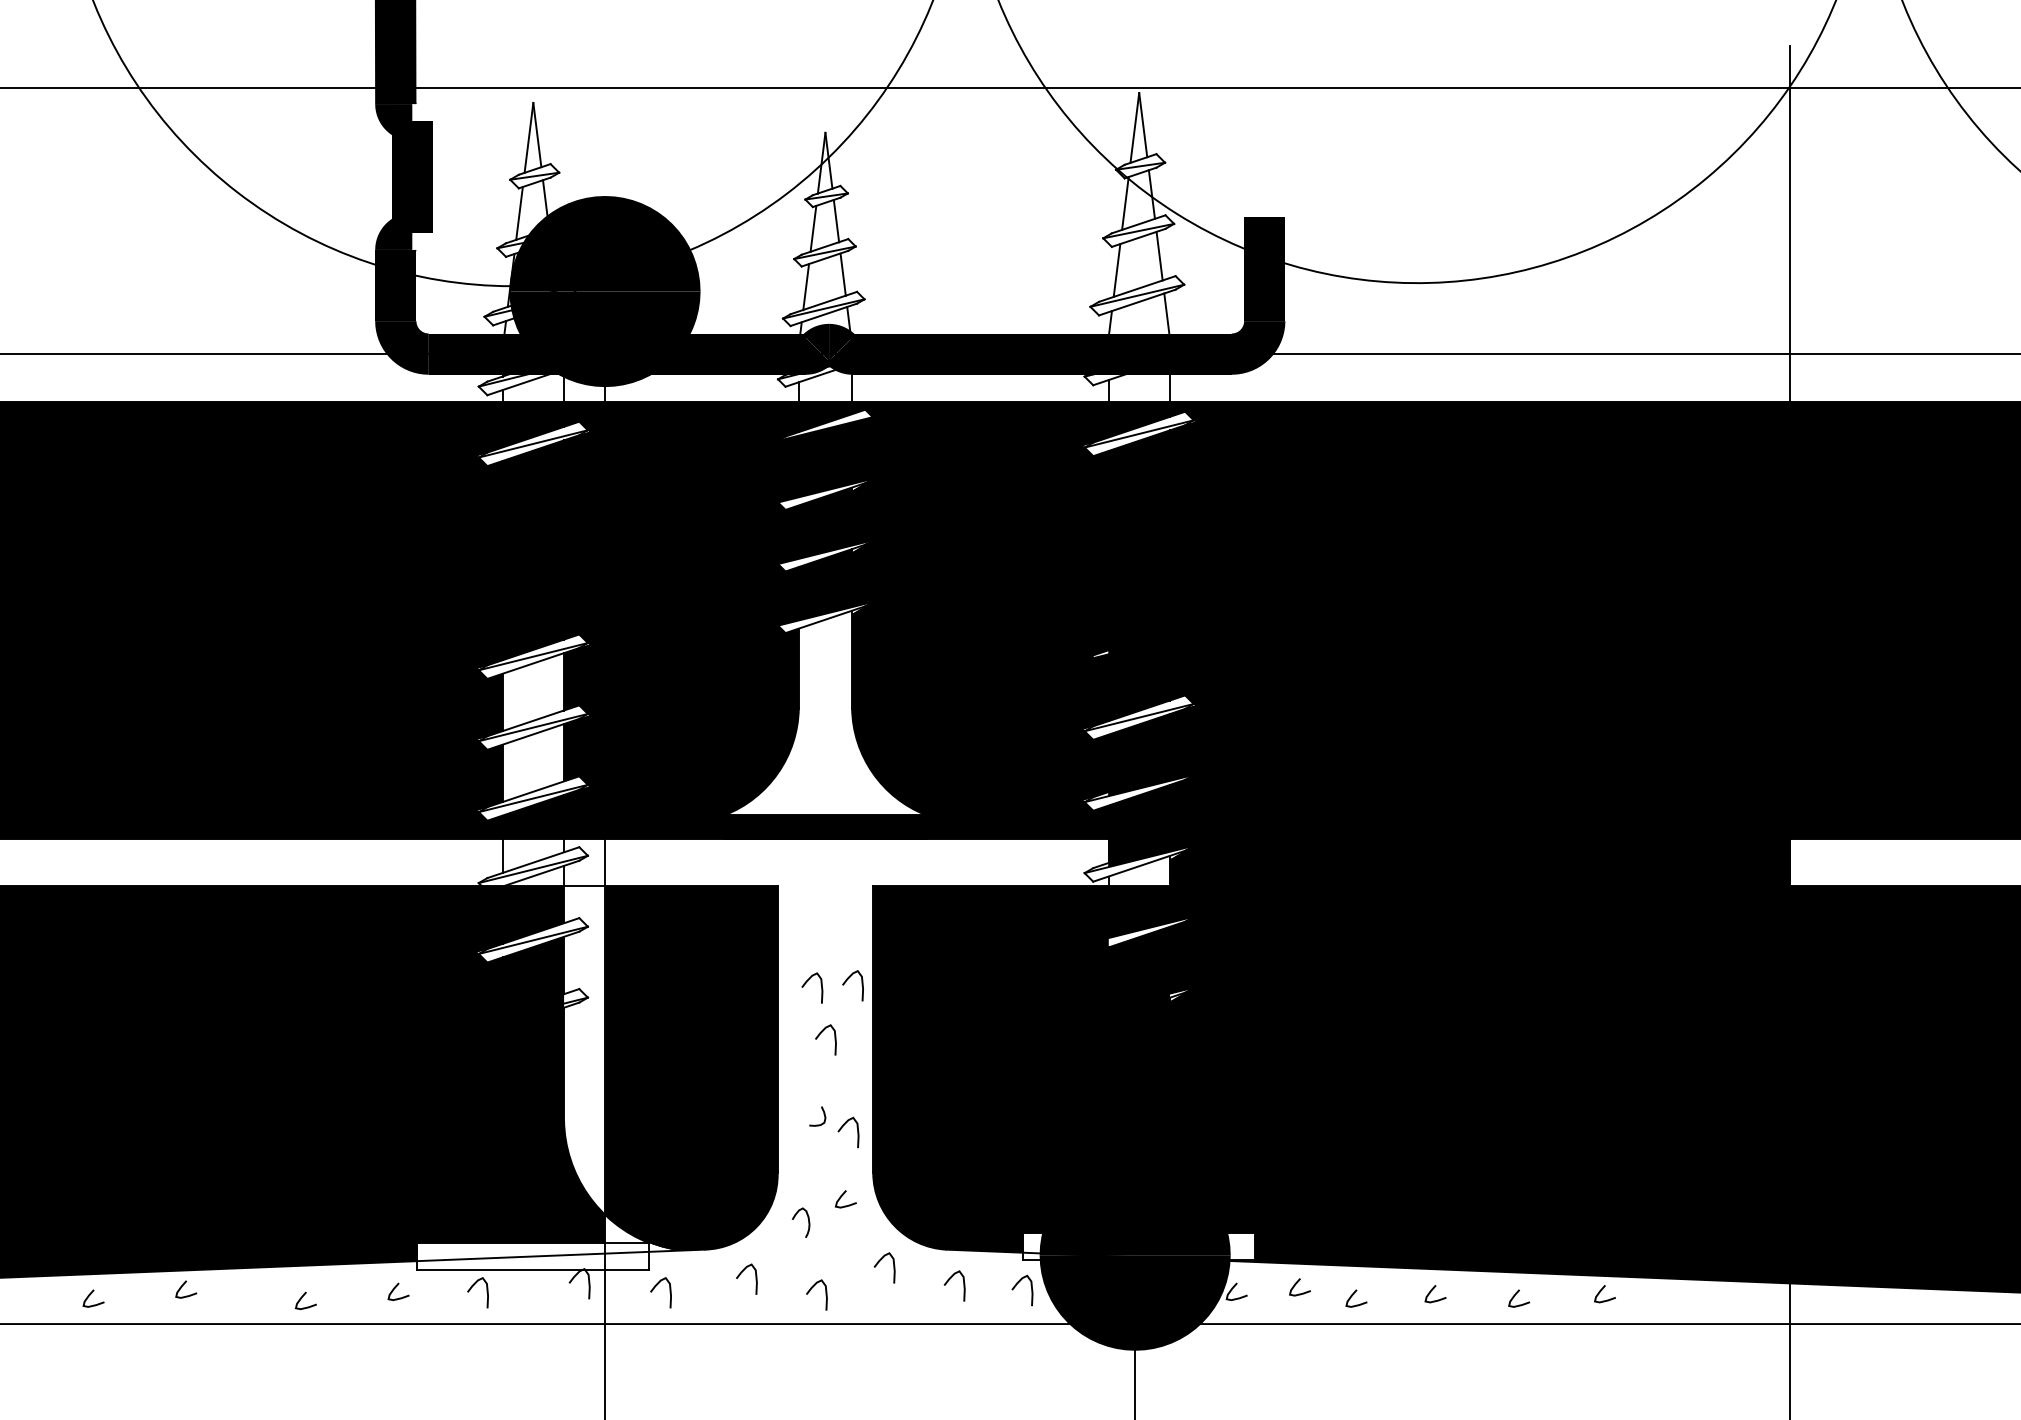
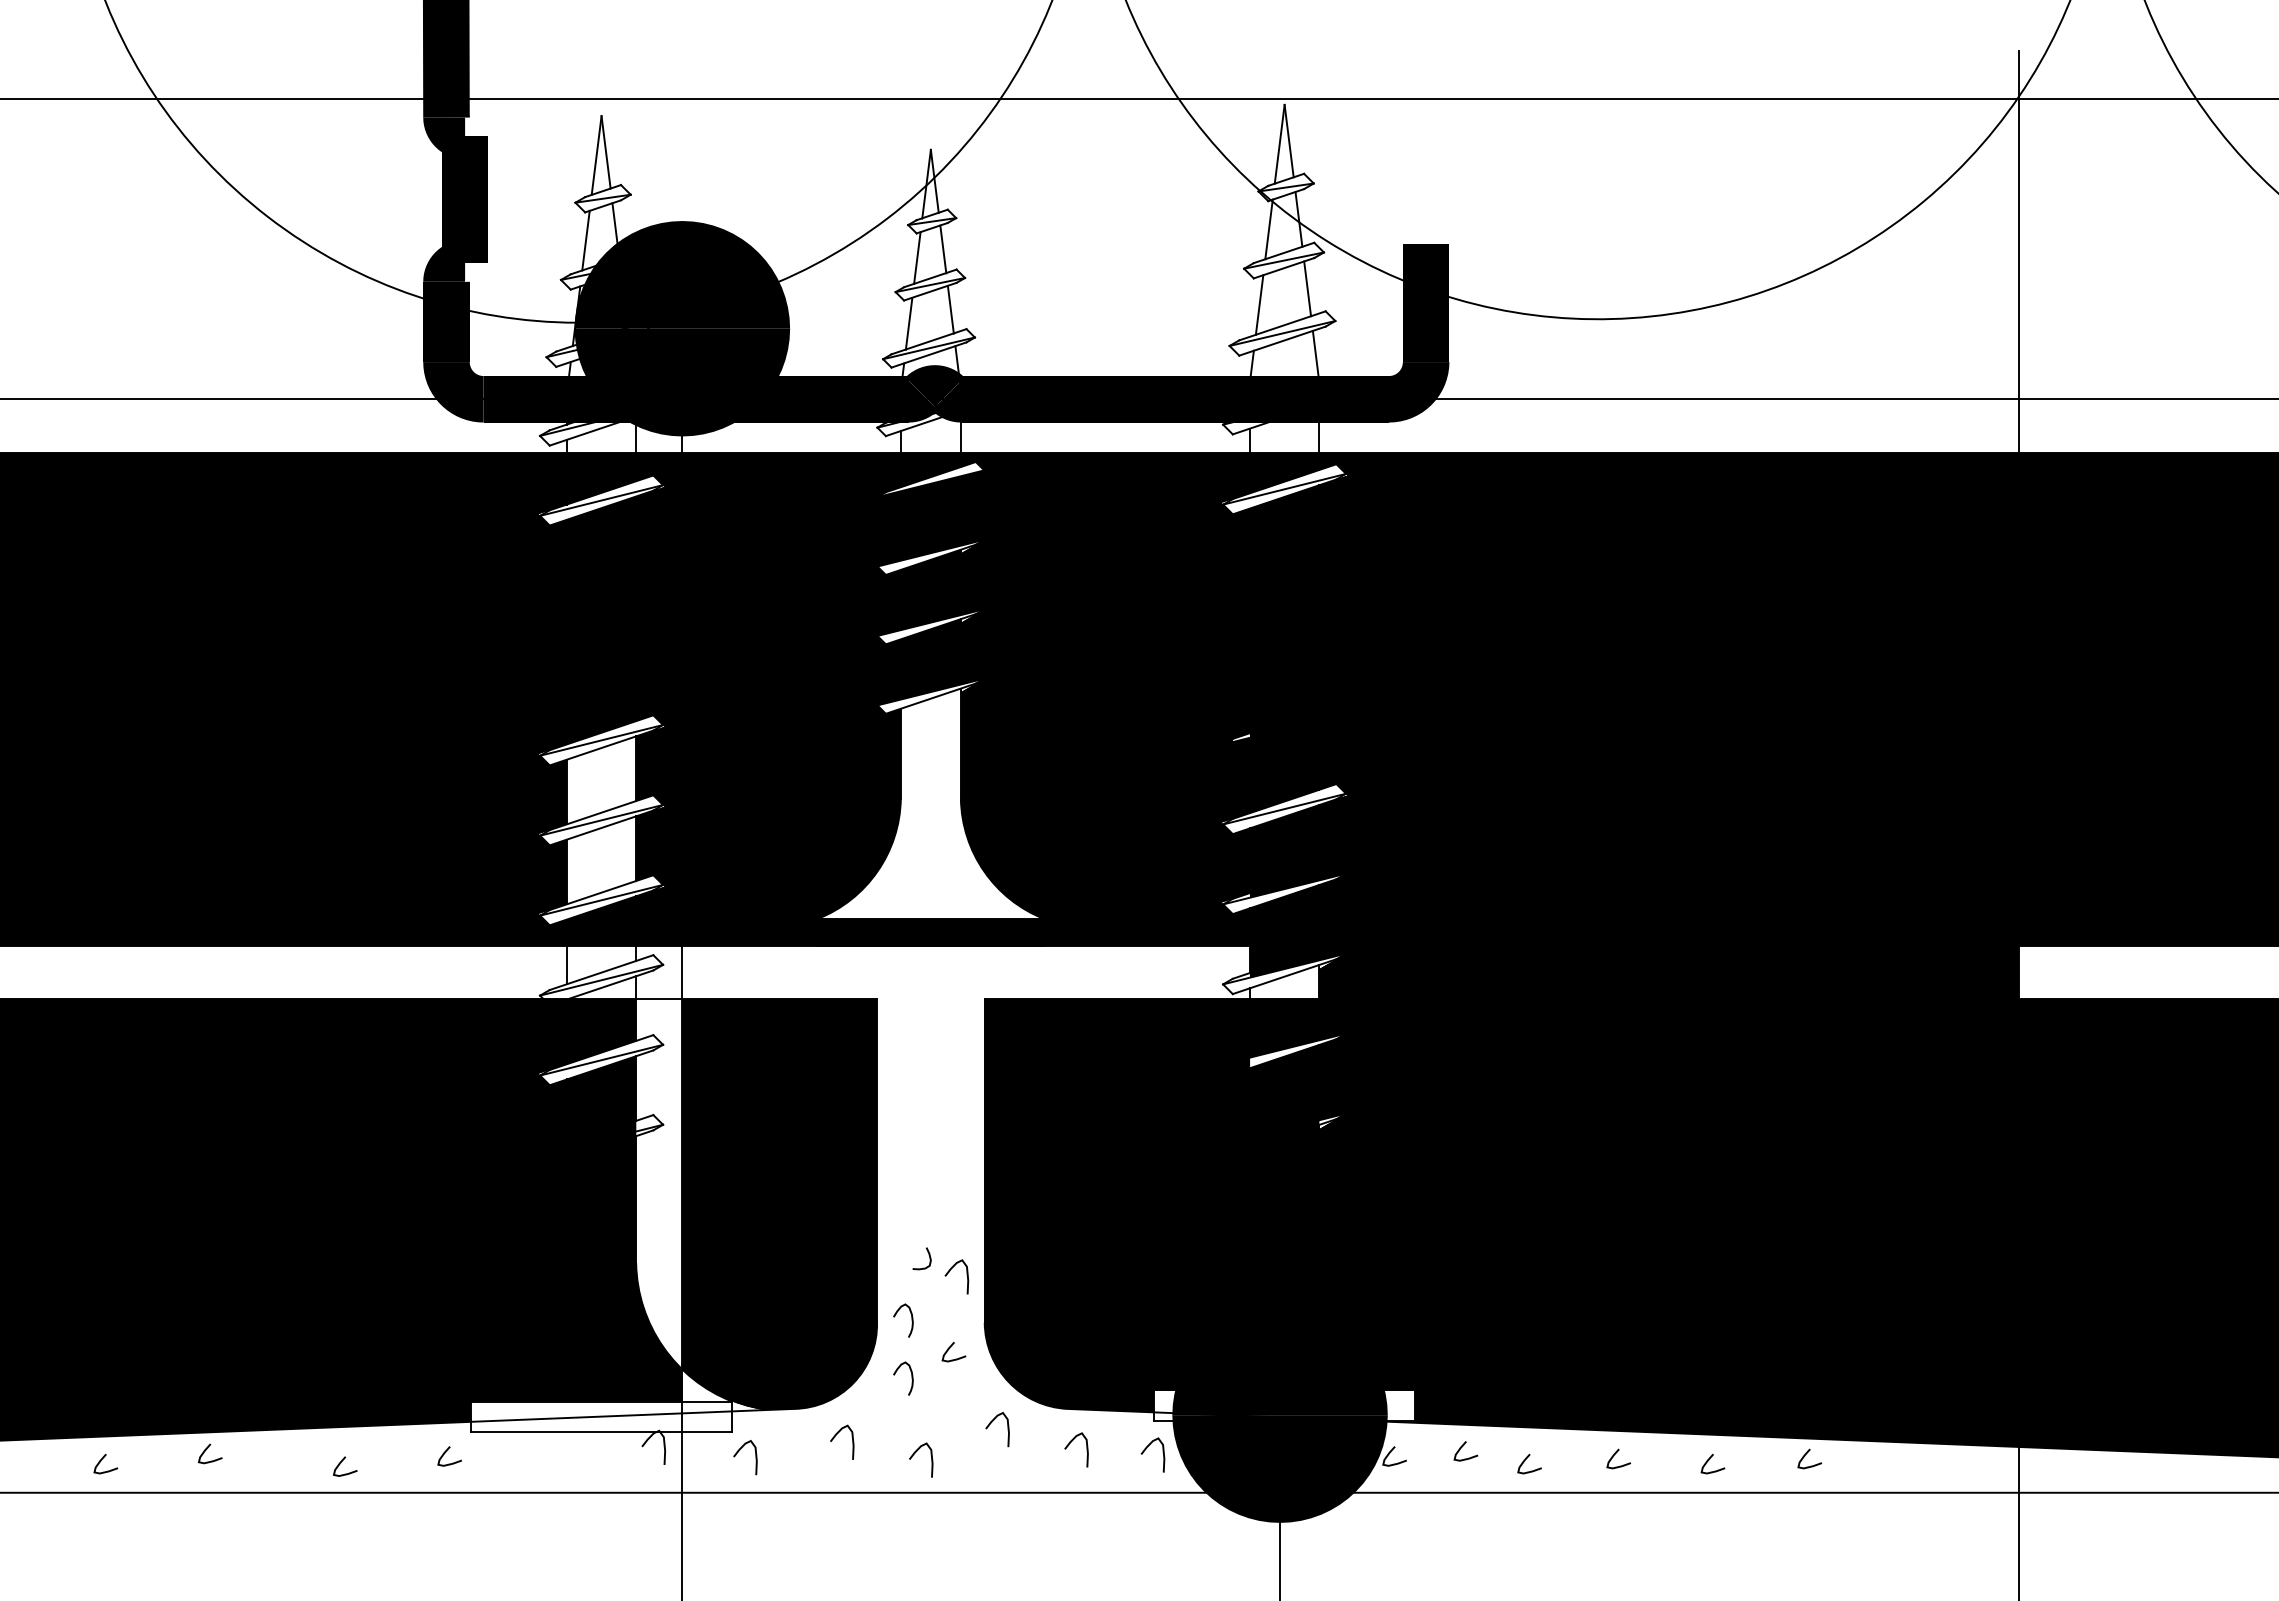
curve: (807, 982) -> (910, 1107), removed
curve: (846, 982) -> (954, 1107), removed
curve: (820, 1034) -> (925, 1166), removed
curve: (808, 1171) -> (911, 1320), added
curve: (472, 1288) -> (532, 1452), removed

